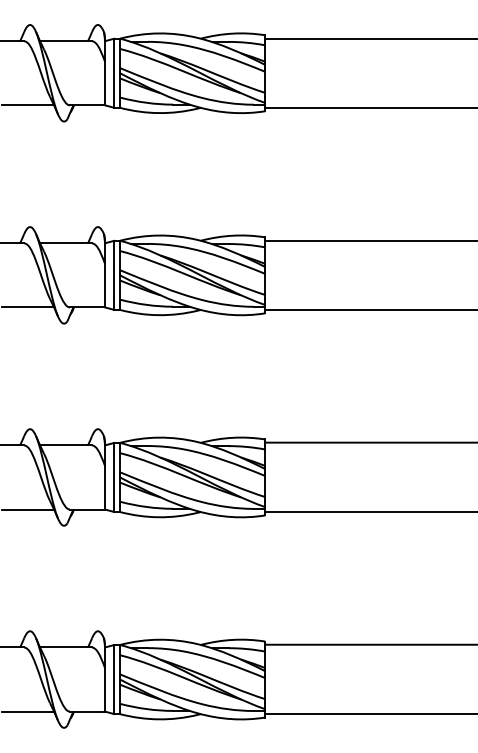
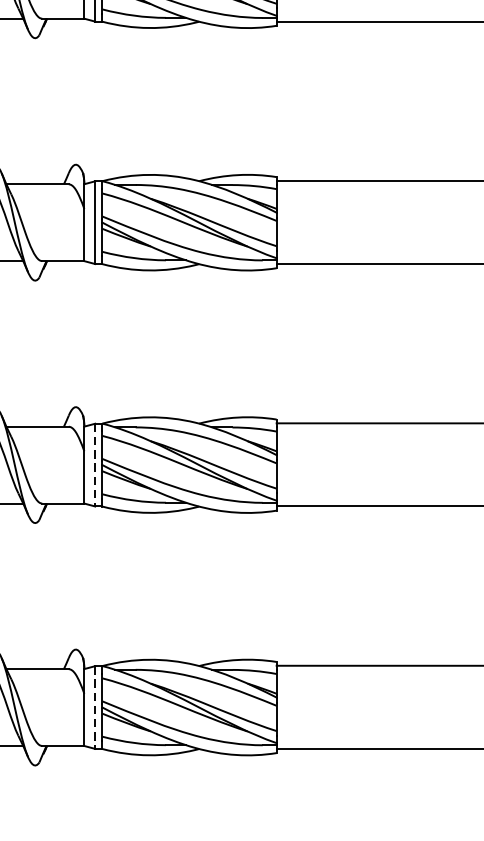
line: (114, 477) -> (95, 465), solid -> dashed
line: (114, 680) -> (95, 708), solid -> dashed

